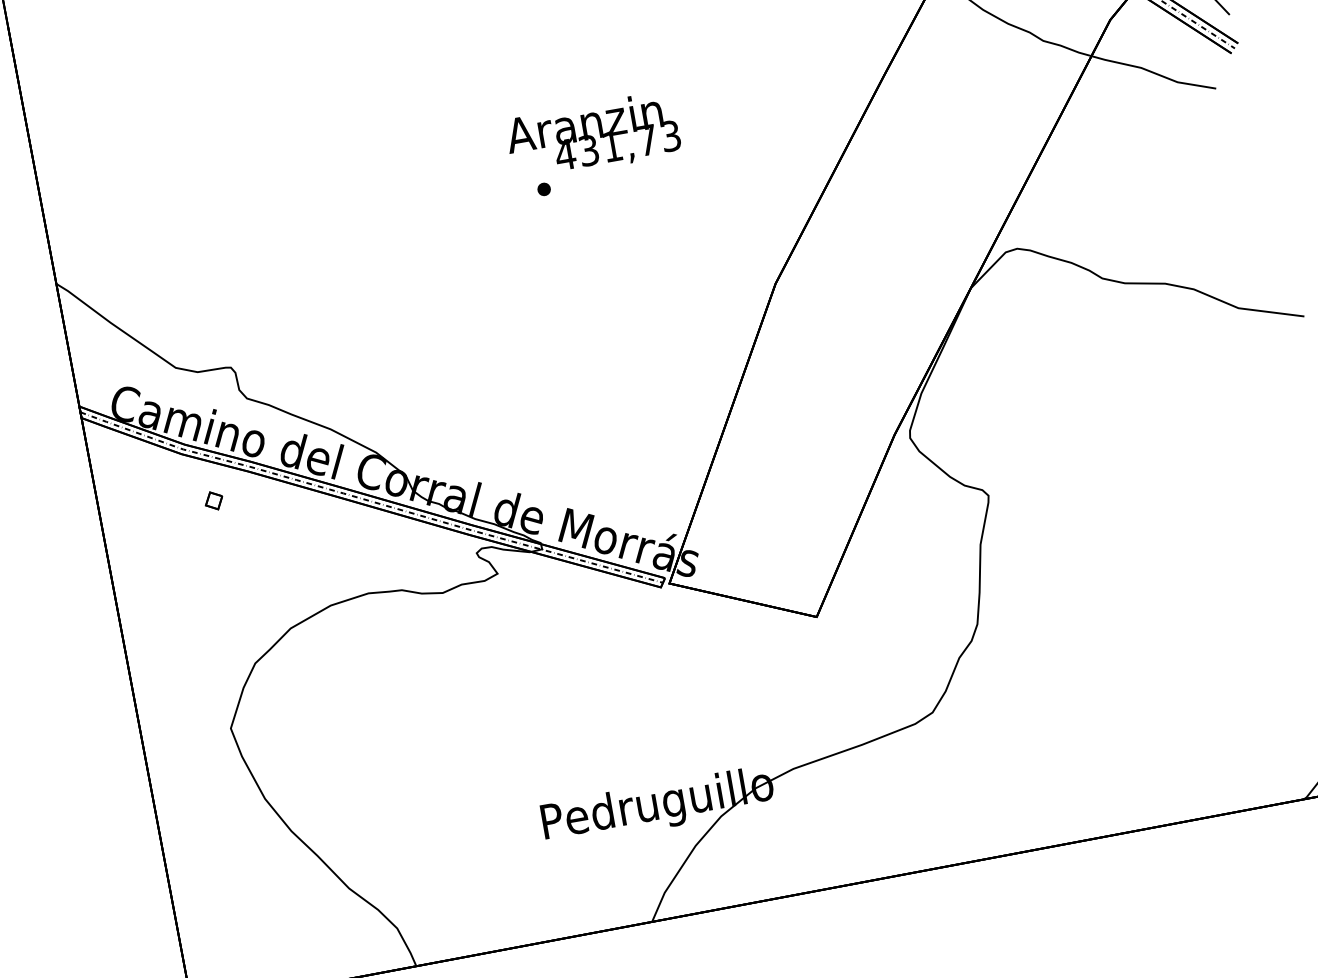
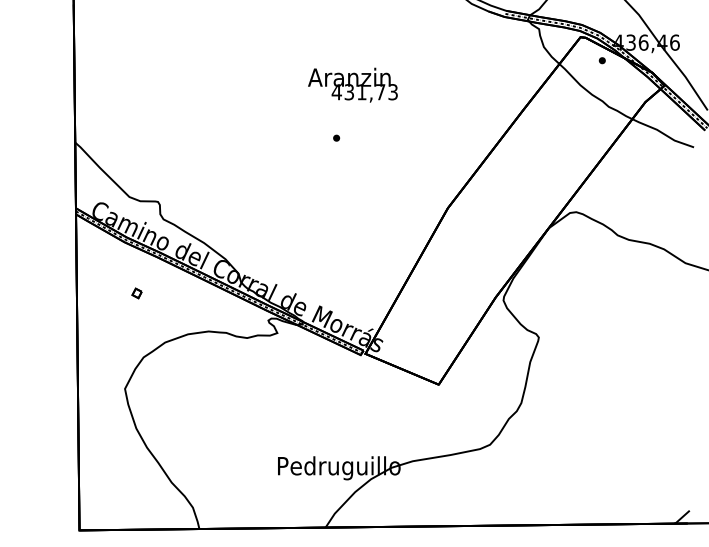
text: (592, 135) -> (352, 84), moved
part: (212, 501) -> (136, 293), moved

